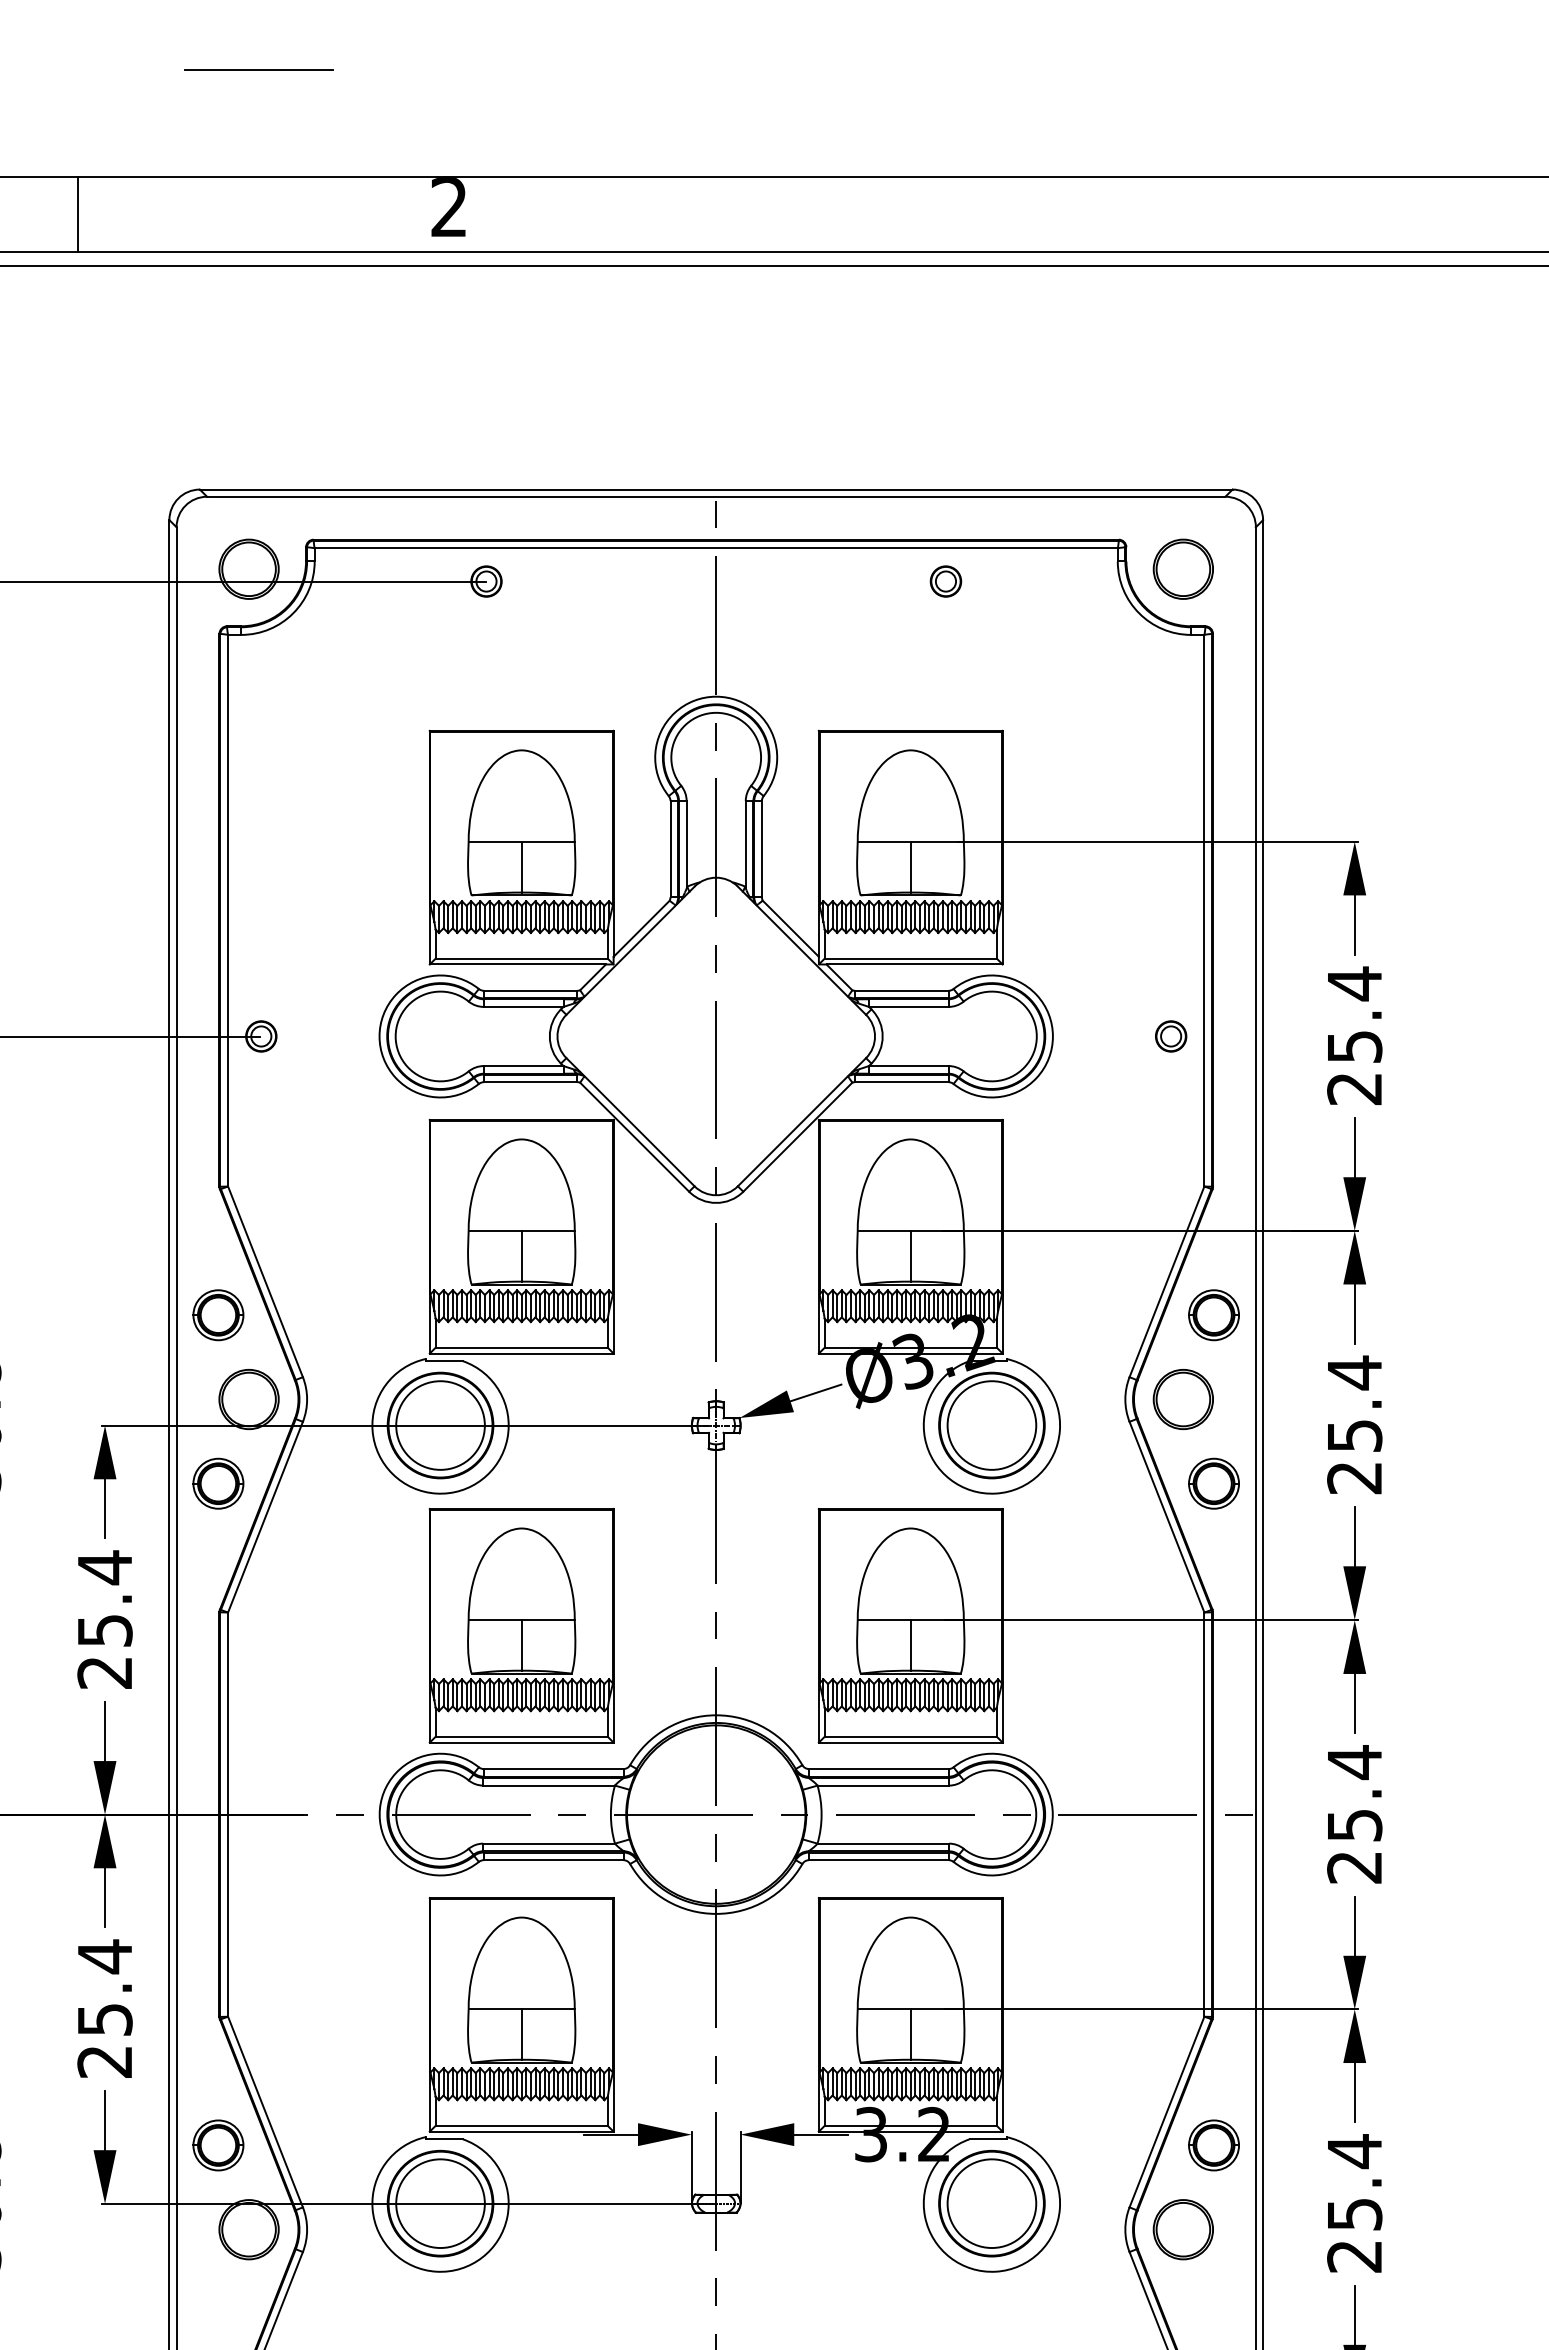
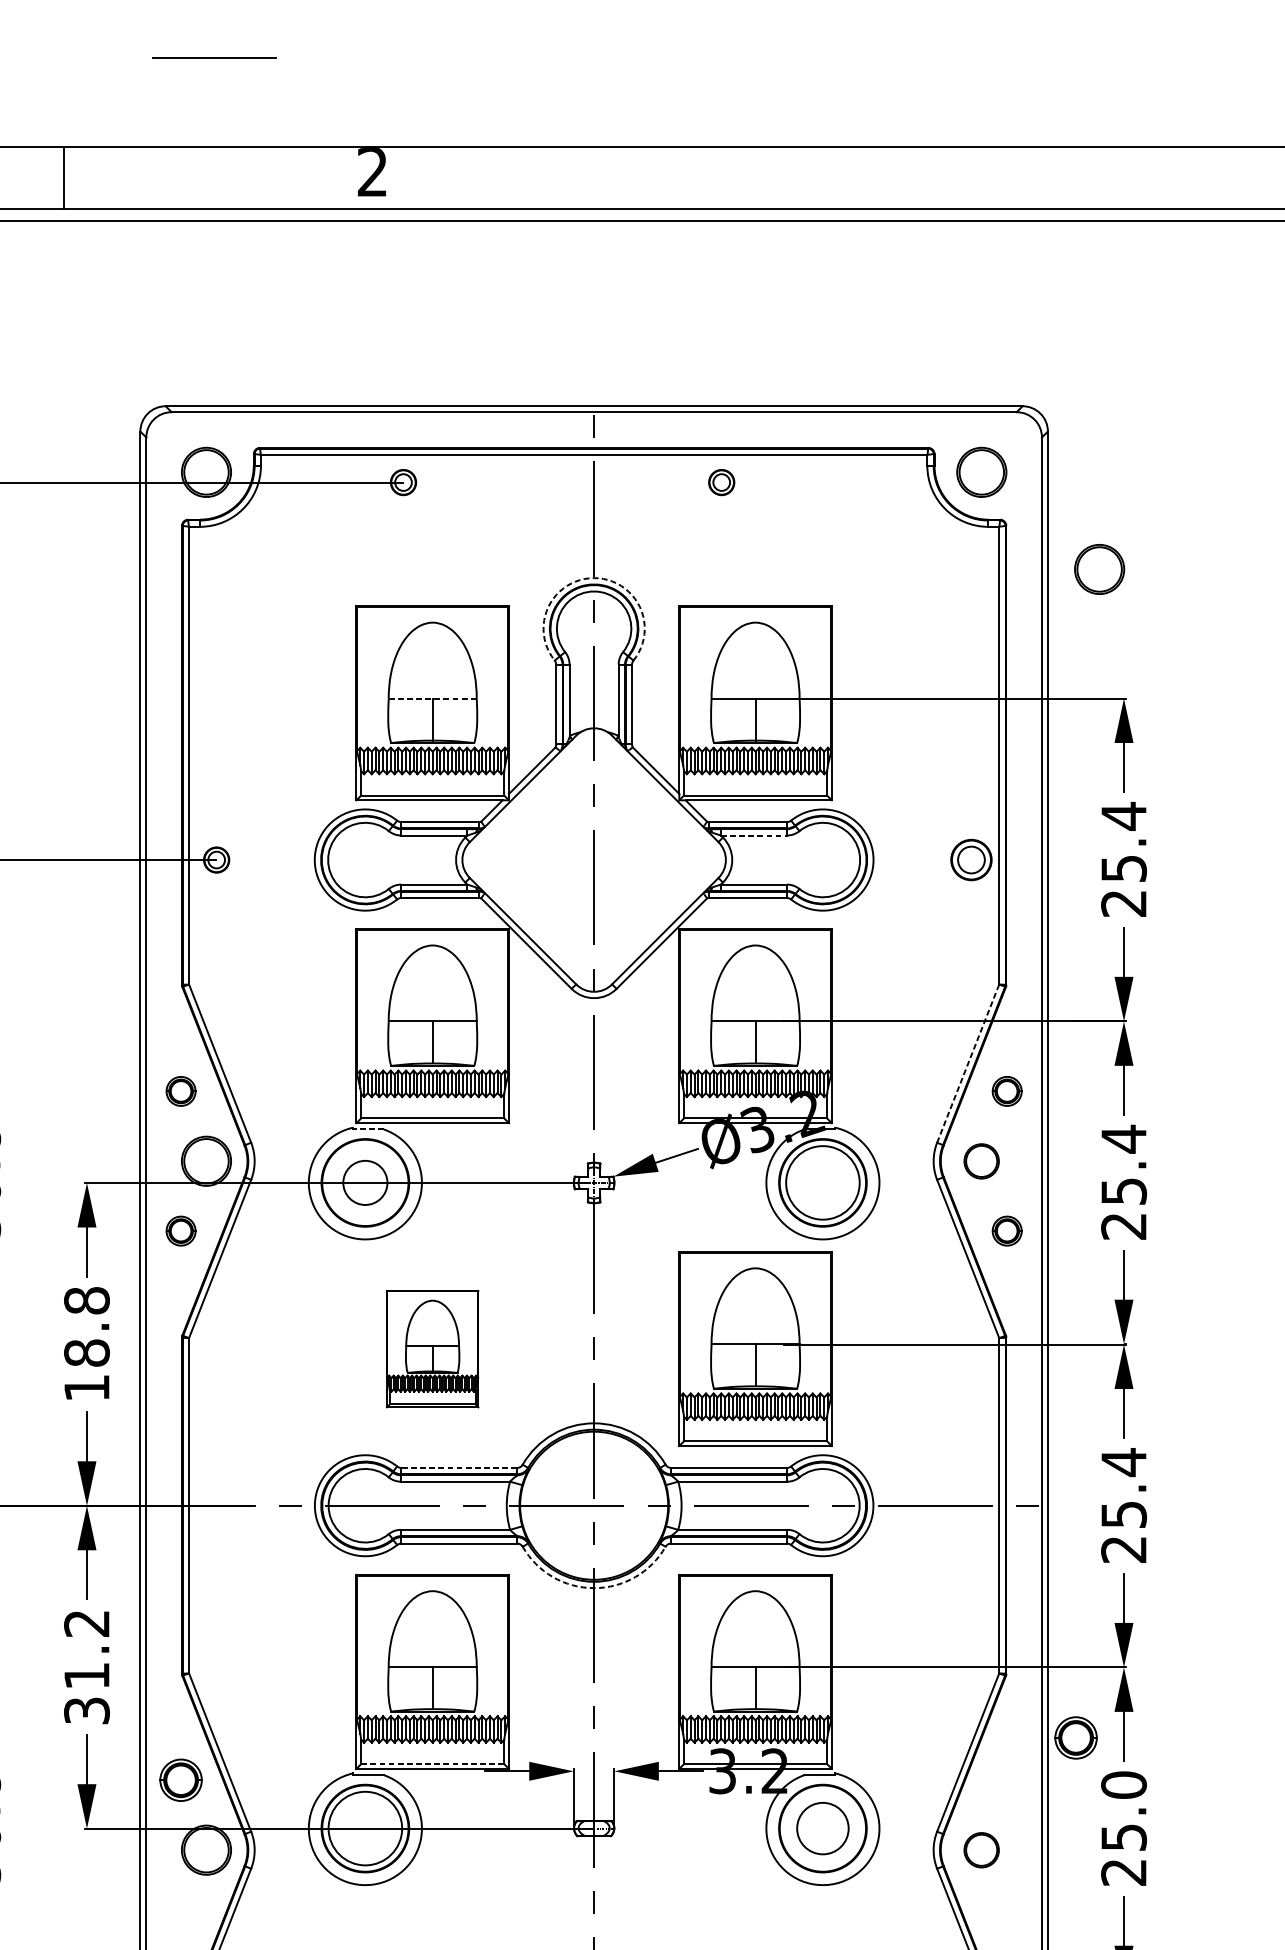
part: (945, 581) -> (721, 482), moved
part: (1324, 685) -> (1098, 568), added
arc: (716, 696) -> (594, 577), solid -> dashed
line: (522, 841) -> (433, 698), solid -> dashed
line: (908, 1006) -> (753, 835), solid -> dashed
part: (1171, 1036) -> (971, 860), size x1.6
line: (1166, 1282) -> (967, 1064), solid -> dashed
part: (218, 1315) -> (181, 1091), size x0.7
part: (1213, 1315) -> (1006, 1091), size x0.7
line: (443, 1361) -> (367, 1129), solid -> dashed
part: (1182, 1399) -> (981, 1161), size x0.7
circle: (440, 1425) -> (365, 1182), size x0.6
part: (218, 1483) -> (181, 1230), size x0.7
part: (1213, 1483) -> (1006, 1230), size x0.7
text: (104, 1619) -> (86, 1343), 25.4 -> 18.8
part: (521, 1625) -> (432, 1348), size x0.6
line: (553, 1769) -> (459, 1468), solid -> dashed
arc: (716, 1913) -> (594, 1587), solid -> dashed
text: (104, 2008) -> (86, 1666), 25.4 -> 31.2
line: (522, 2125) -> (433, 1763), solid -> dashed
part: (1213, 2145) -> (1075, 1738), moved
text: (1354, 2151) -> (1123, 1785), 25.4 -> 25.0
circle: (991, 2203) -> (822, 1828), size x0.7
part: (1182, 2229) -> (981, 1850), size x0.7

